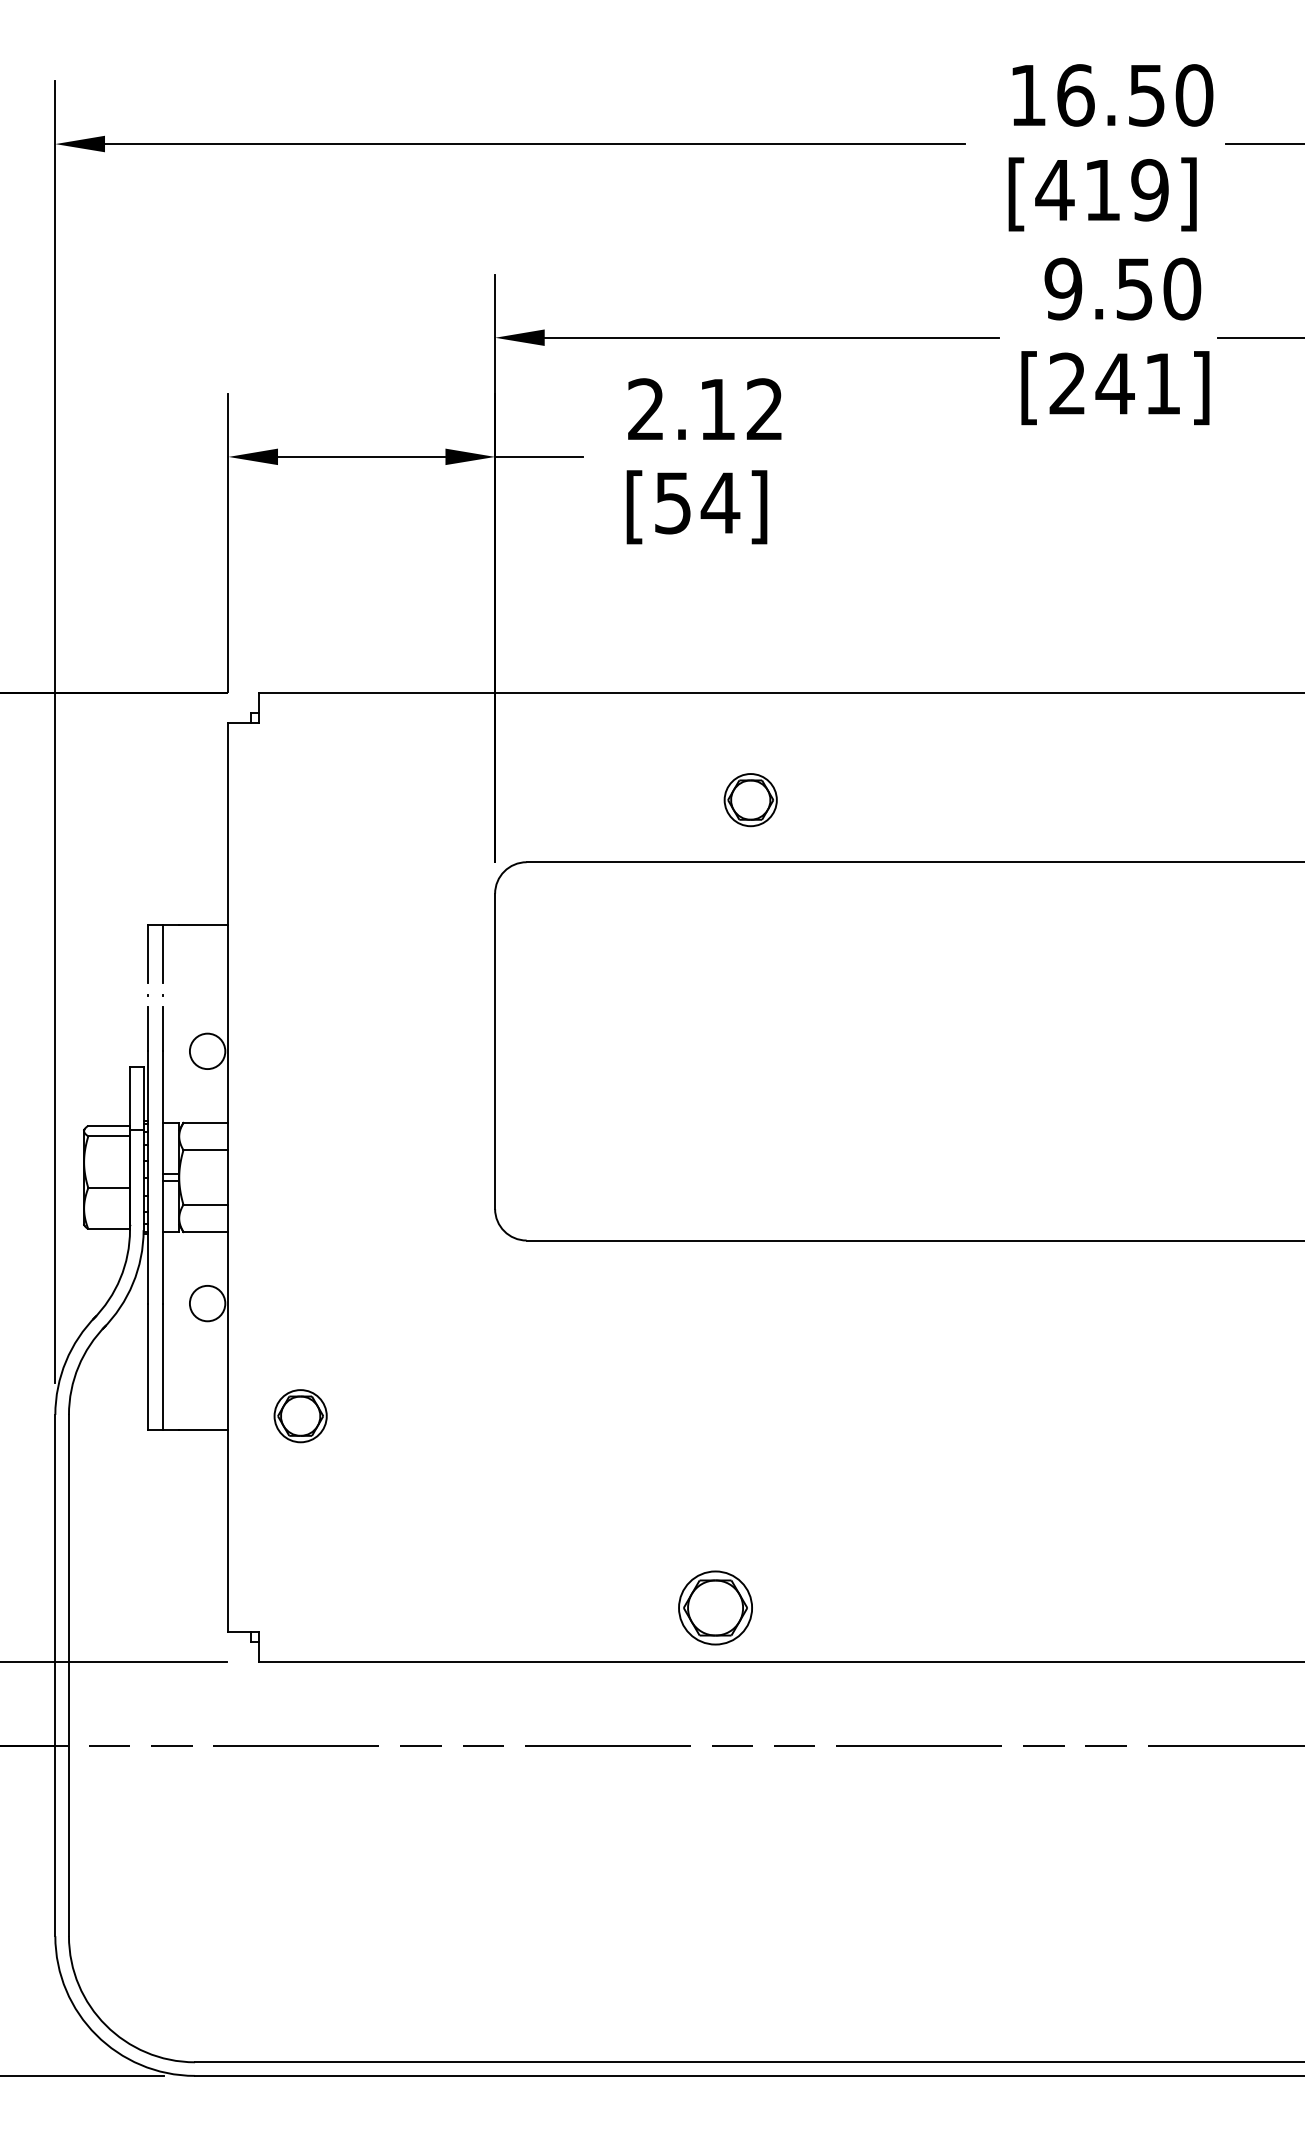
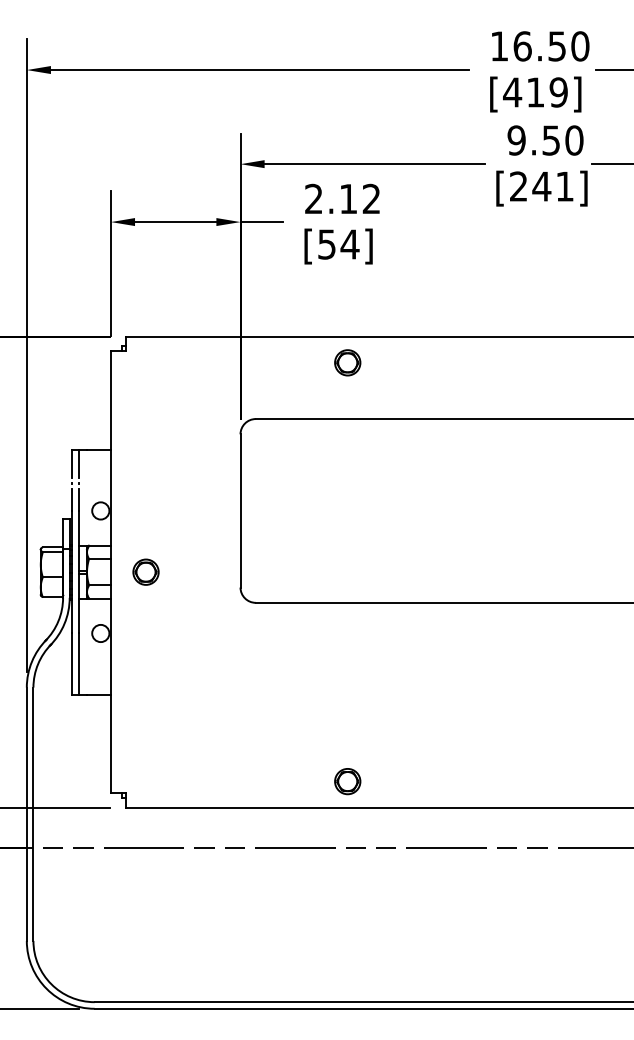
part: (750, 799) -> (347, 362), moved
part: (299, 1414) -> (145, 571), moved
part: (715, 1608) -> (347, 781), size x0.71

